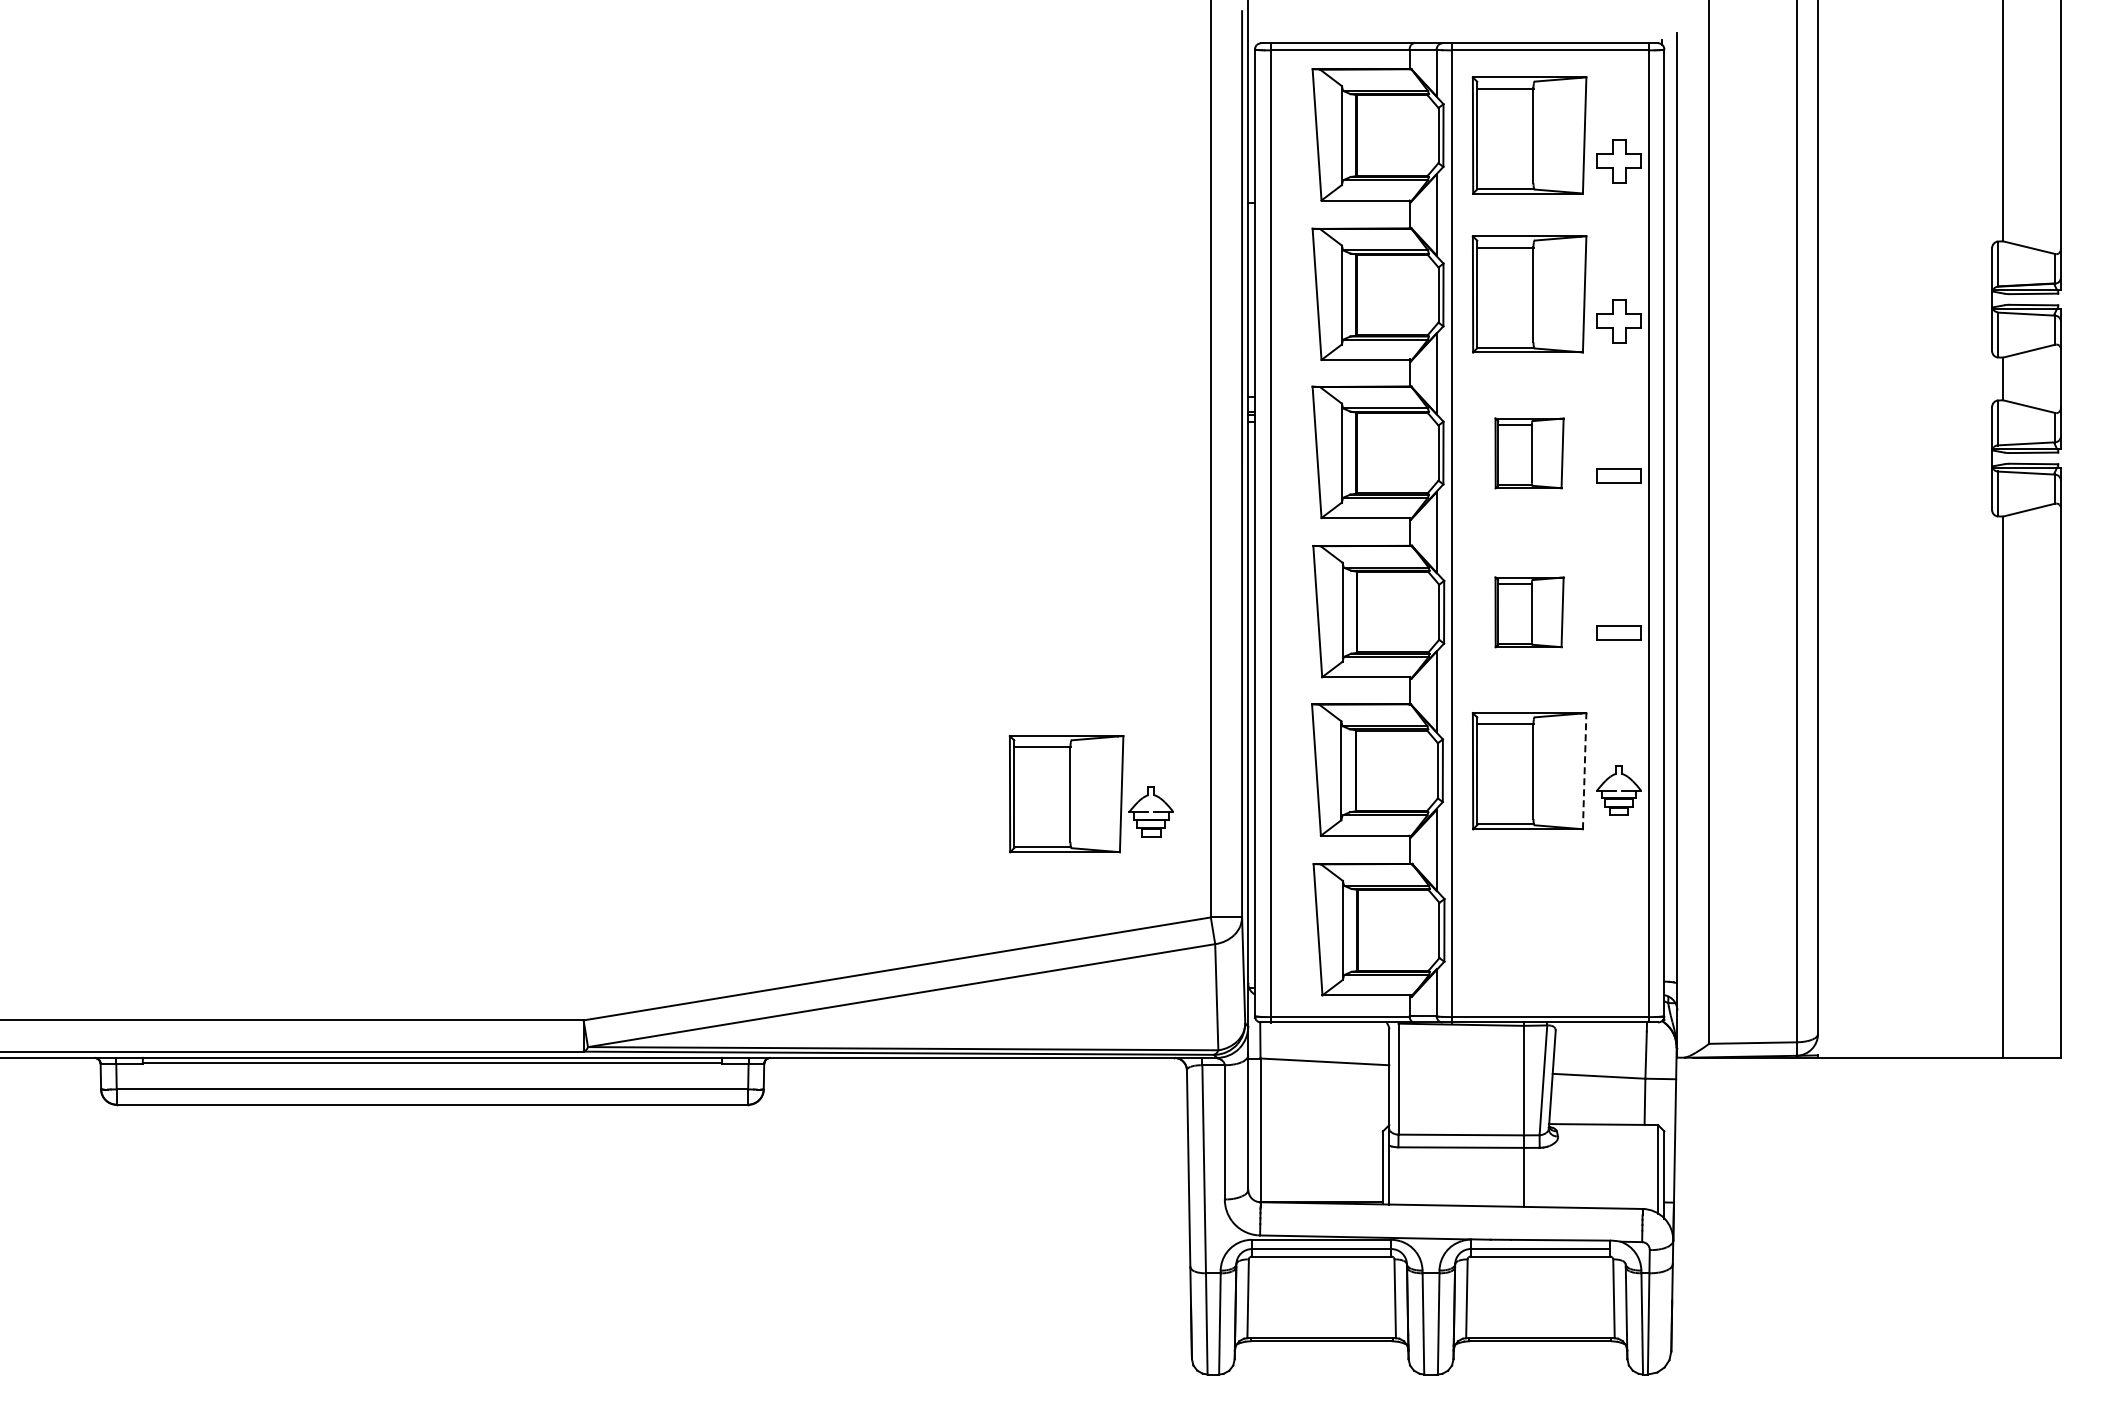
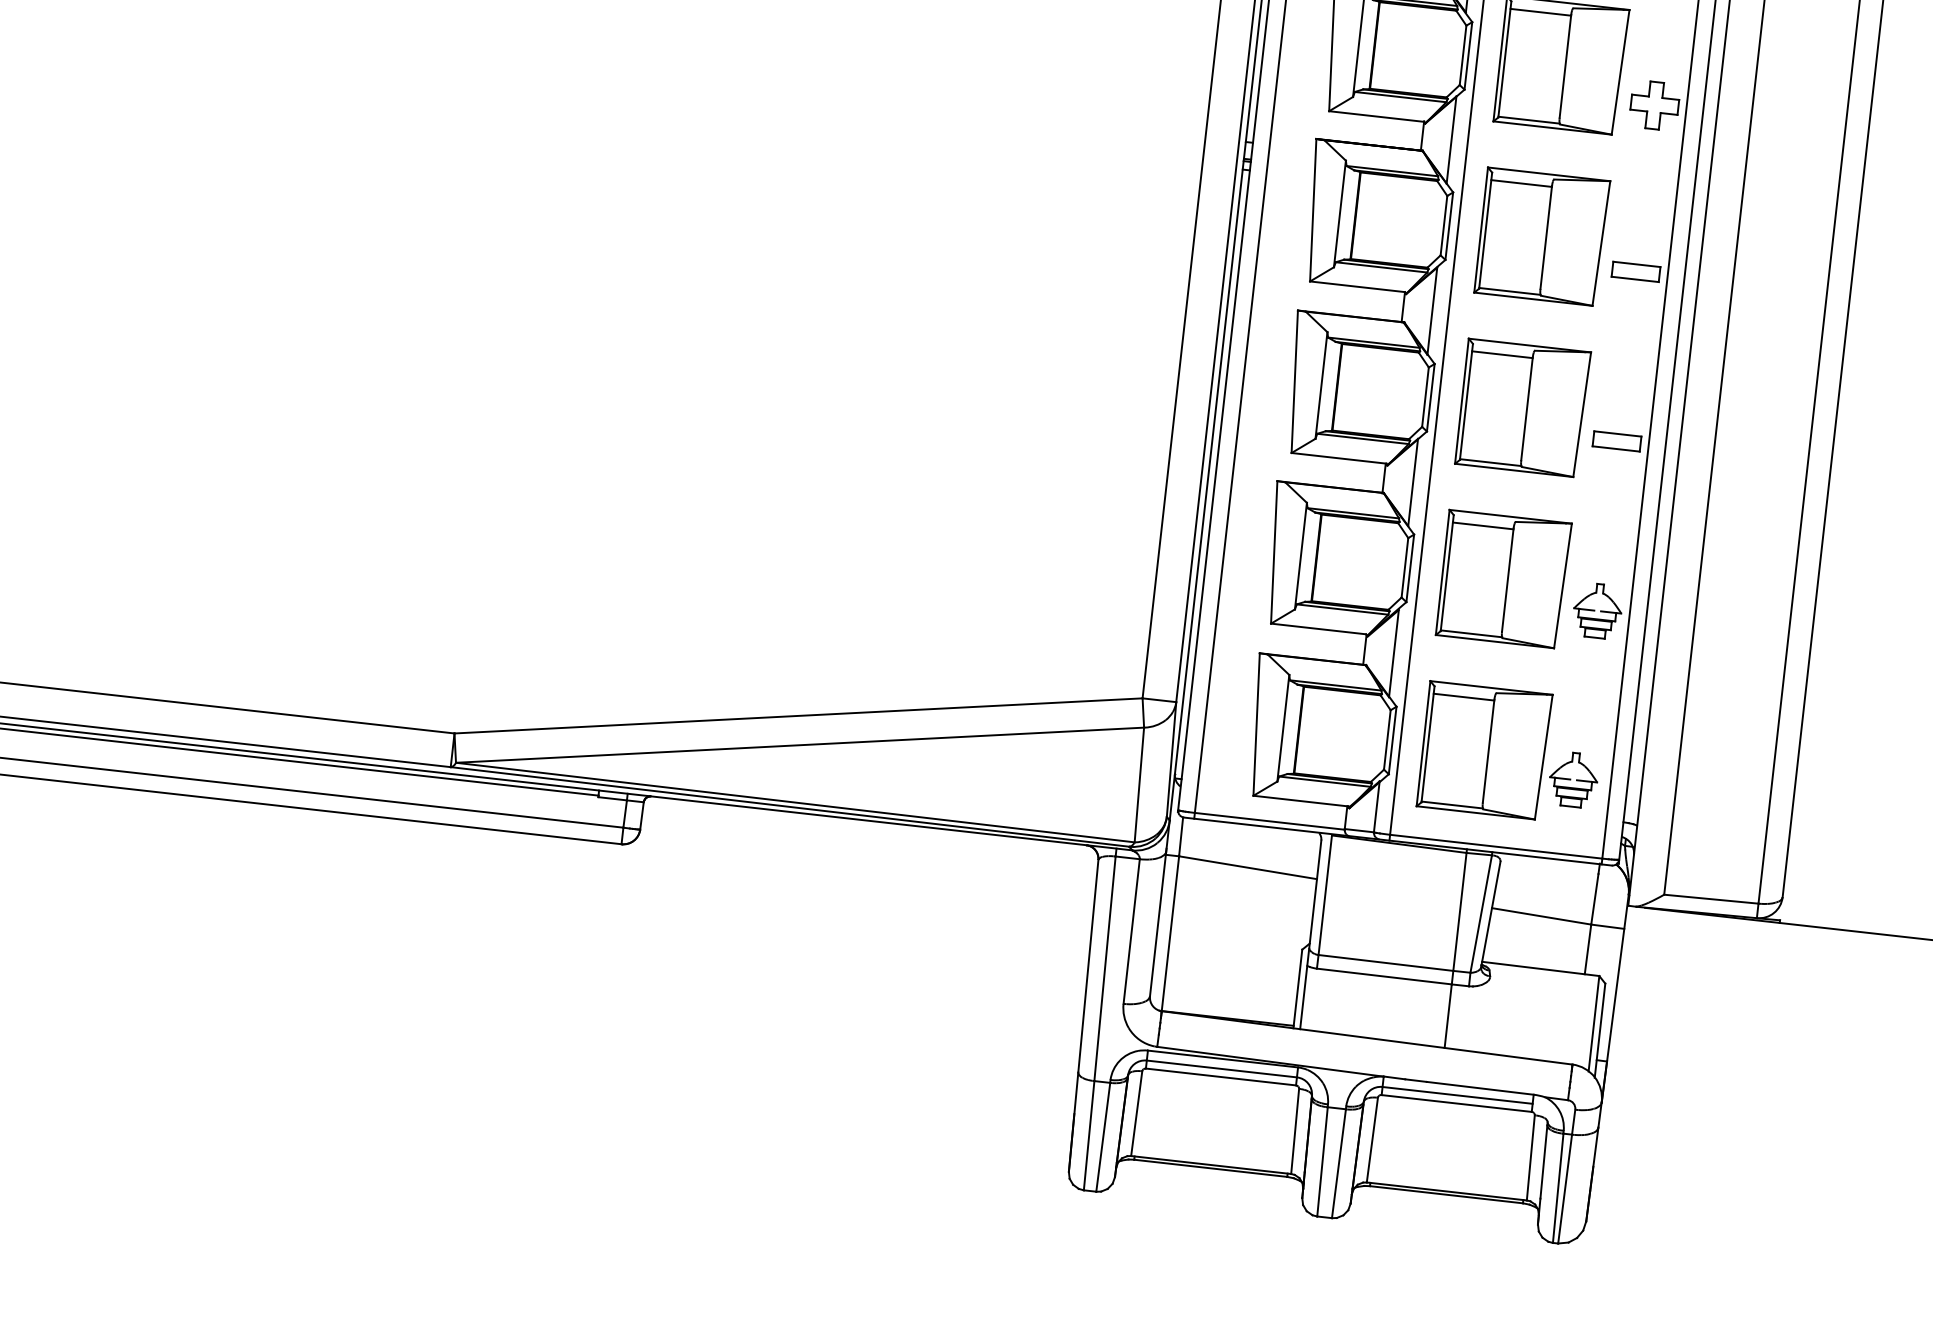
part: (1529, 453) -> (1541, 237), size x1.67
part: (1529, 612) -> (1522, 408), size x1.67
line: (1584, 770) -> (1562, 585), dashed -> solid
part: (1090, 794) -> (1510, 753), moved

